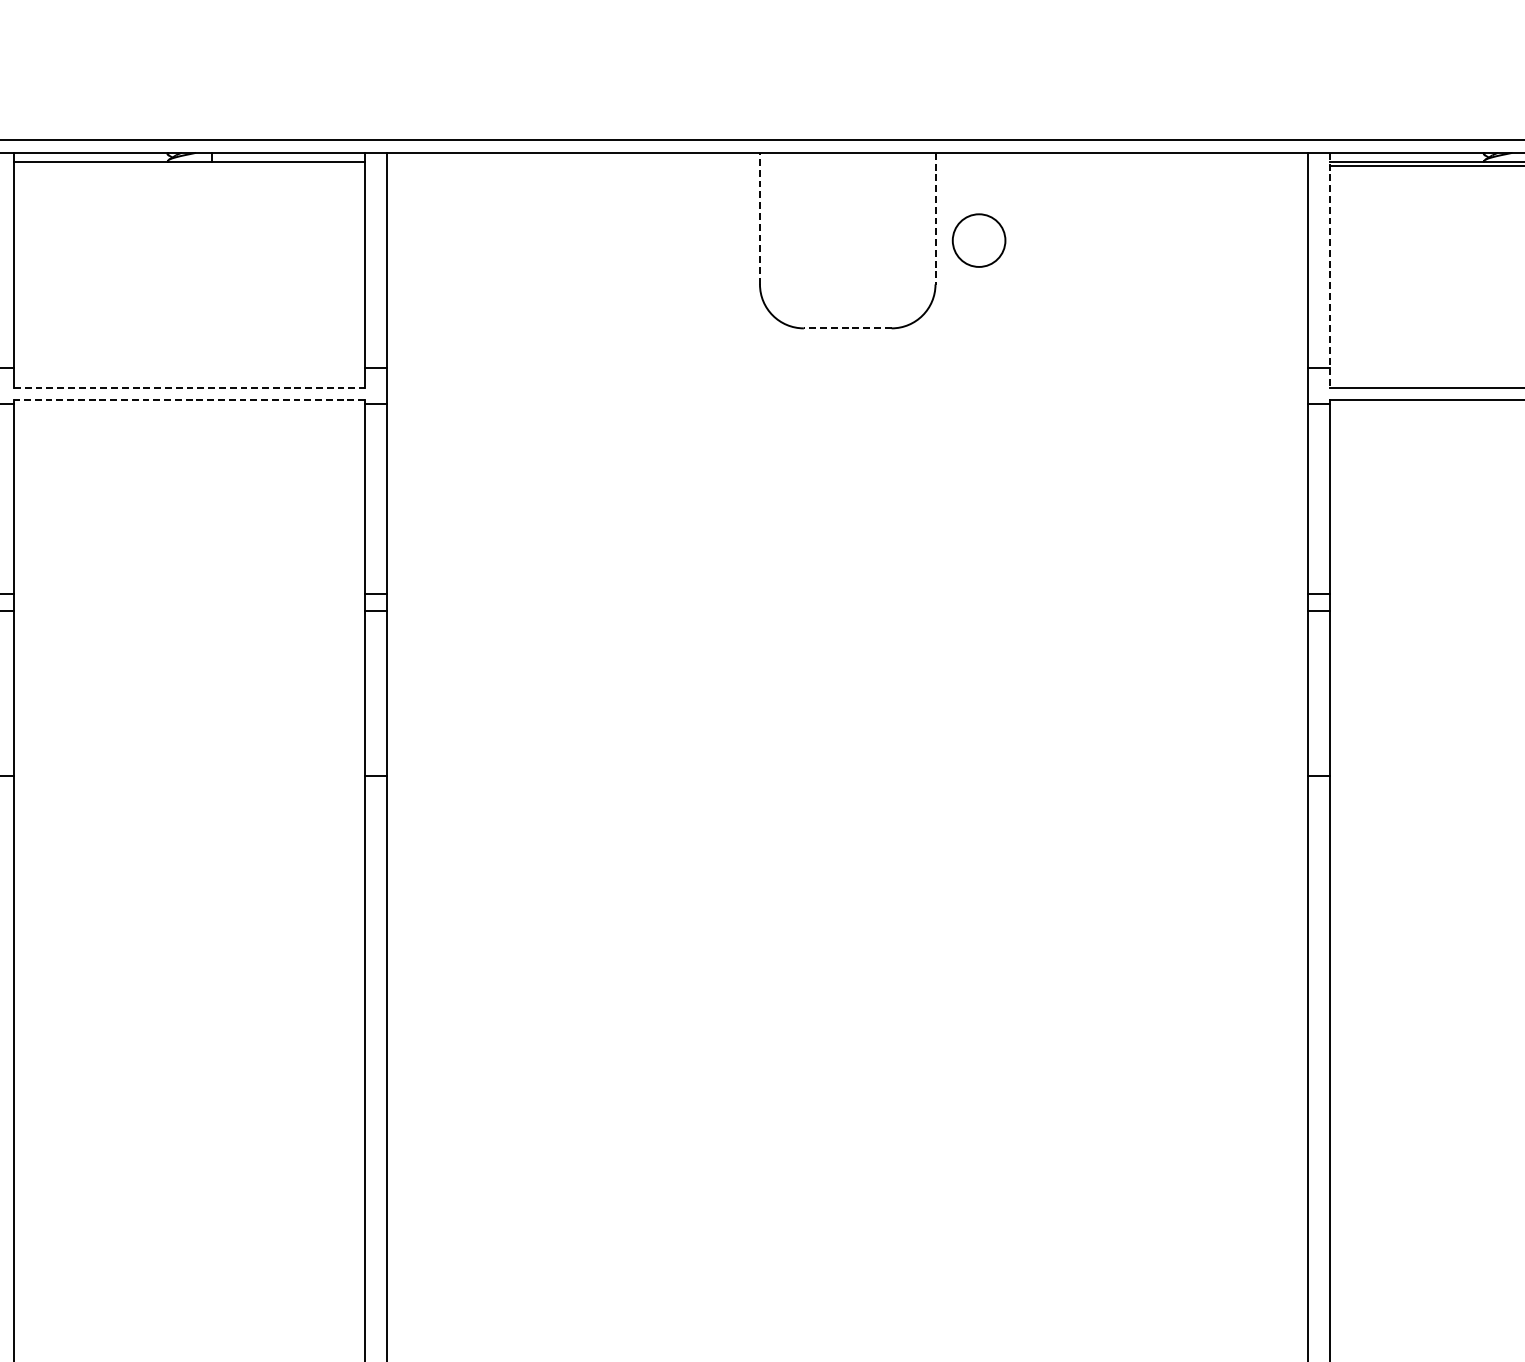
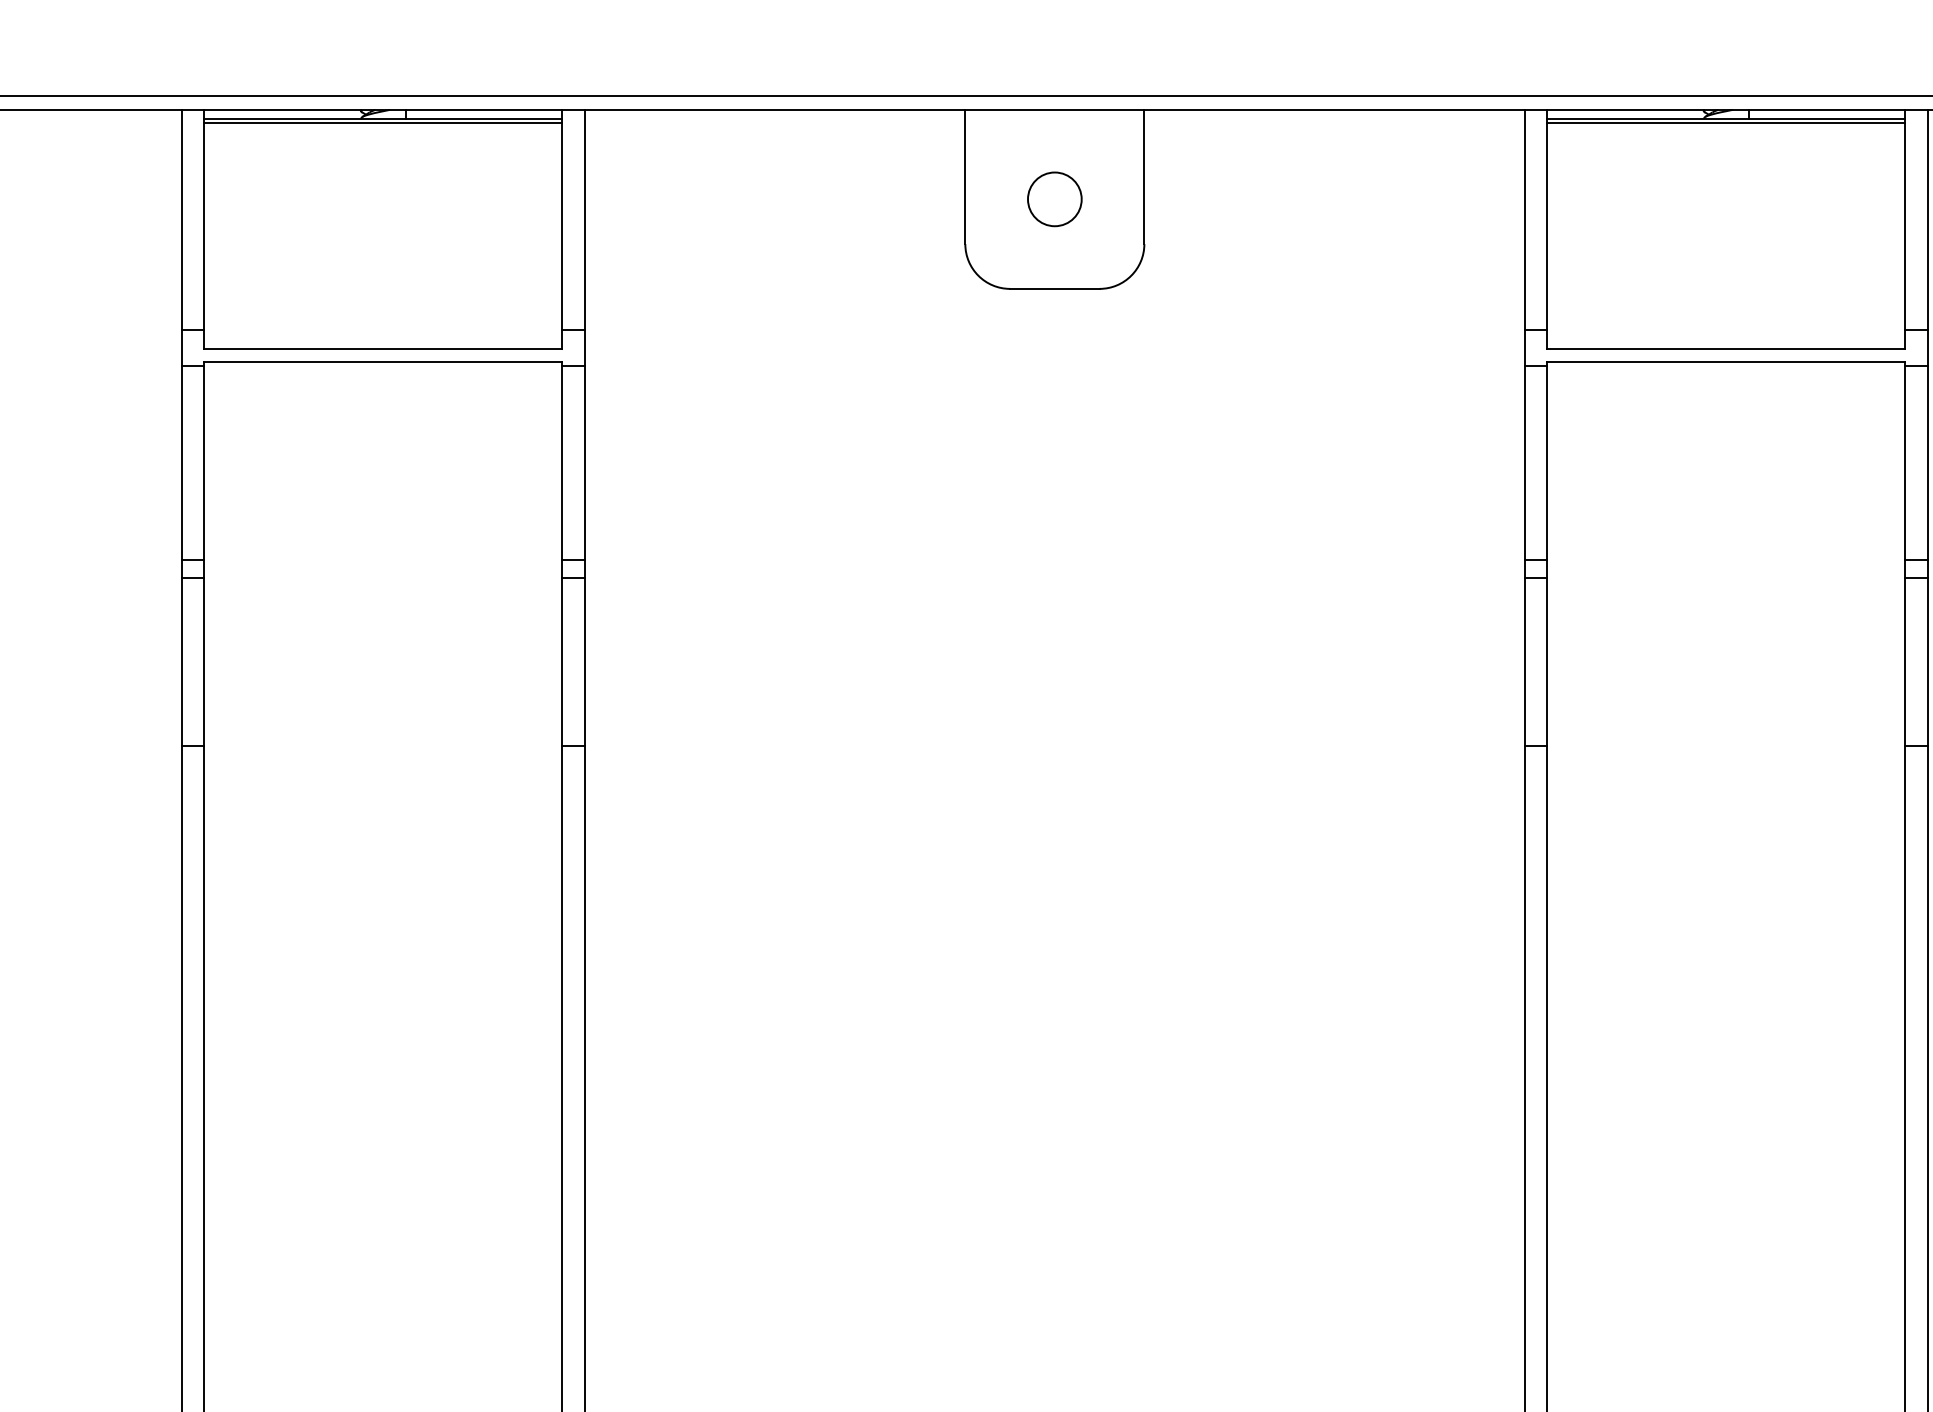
line: (189, 166) -> (383, 123), added
line: (760, 218) -> (965, 176), dashed -> solid
line: (935, 219) -> (1144, 177), dashed -> solid
circle: (978, 240) -> (1054, 199), moved
line: (1330, 270) -> (1547, 229), dashed -> solid
line: (847, 327) -> (1054, 288), dashed -> solid
line: (189, 387) -> (383, 349), dashed -> solid
line: (188, 400) -> (382, 362), dashed -> solid

